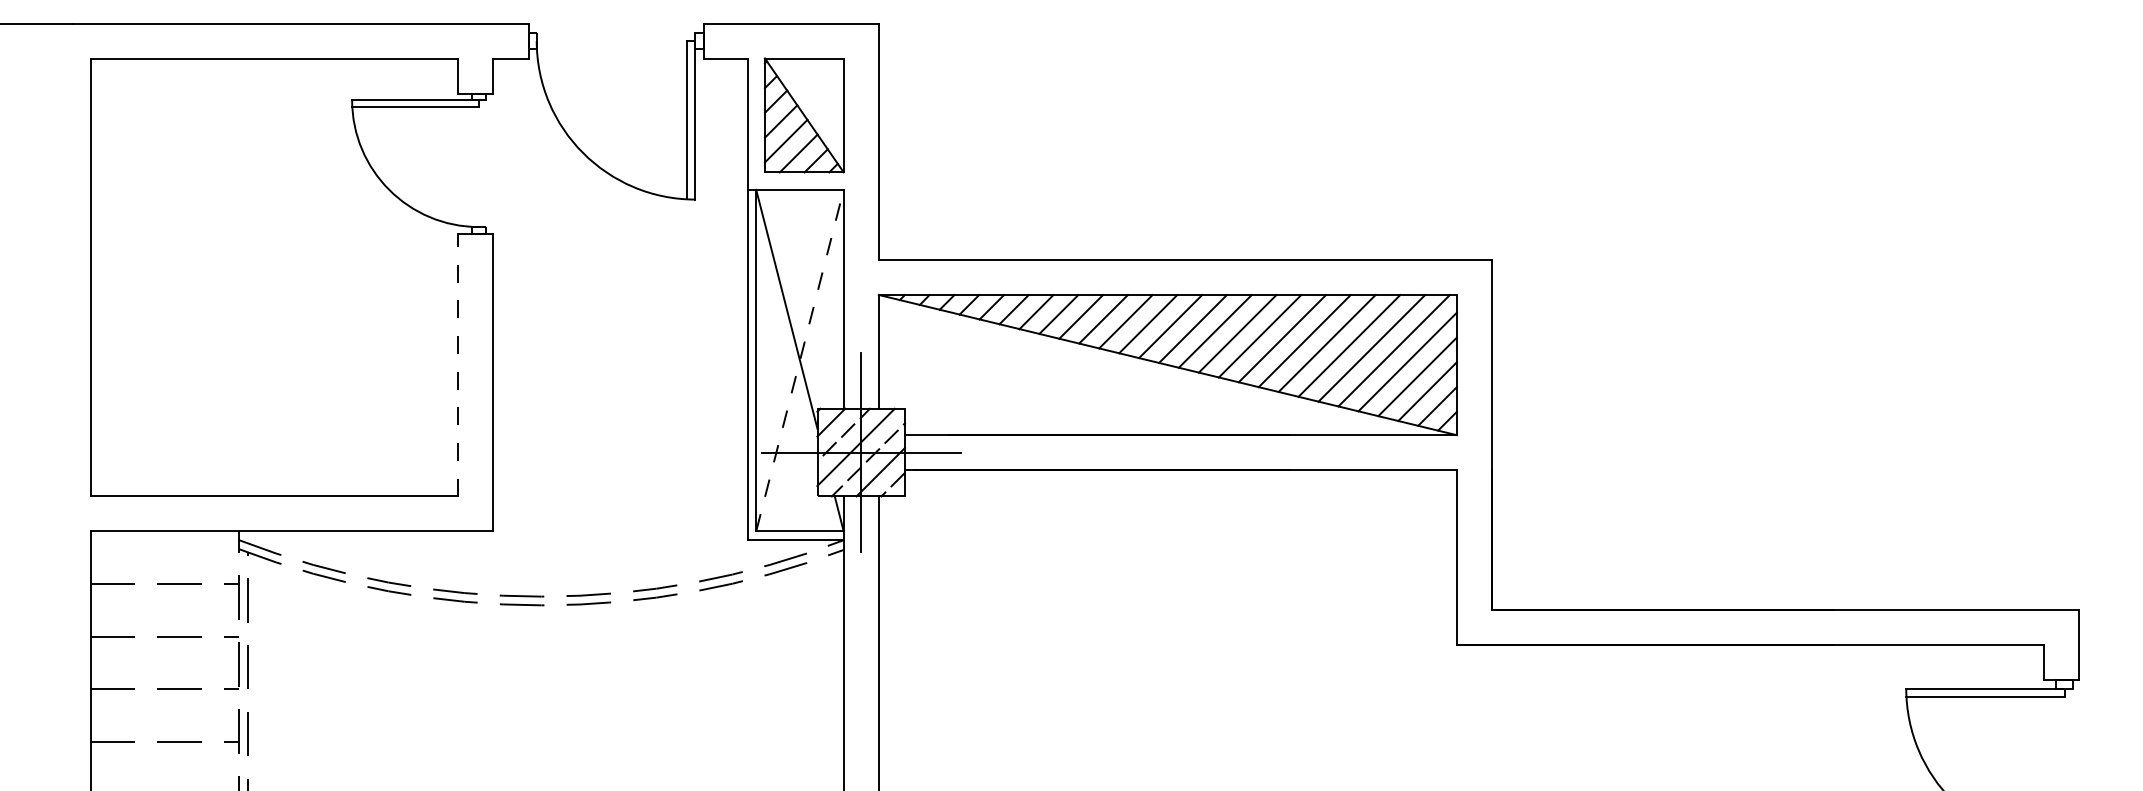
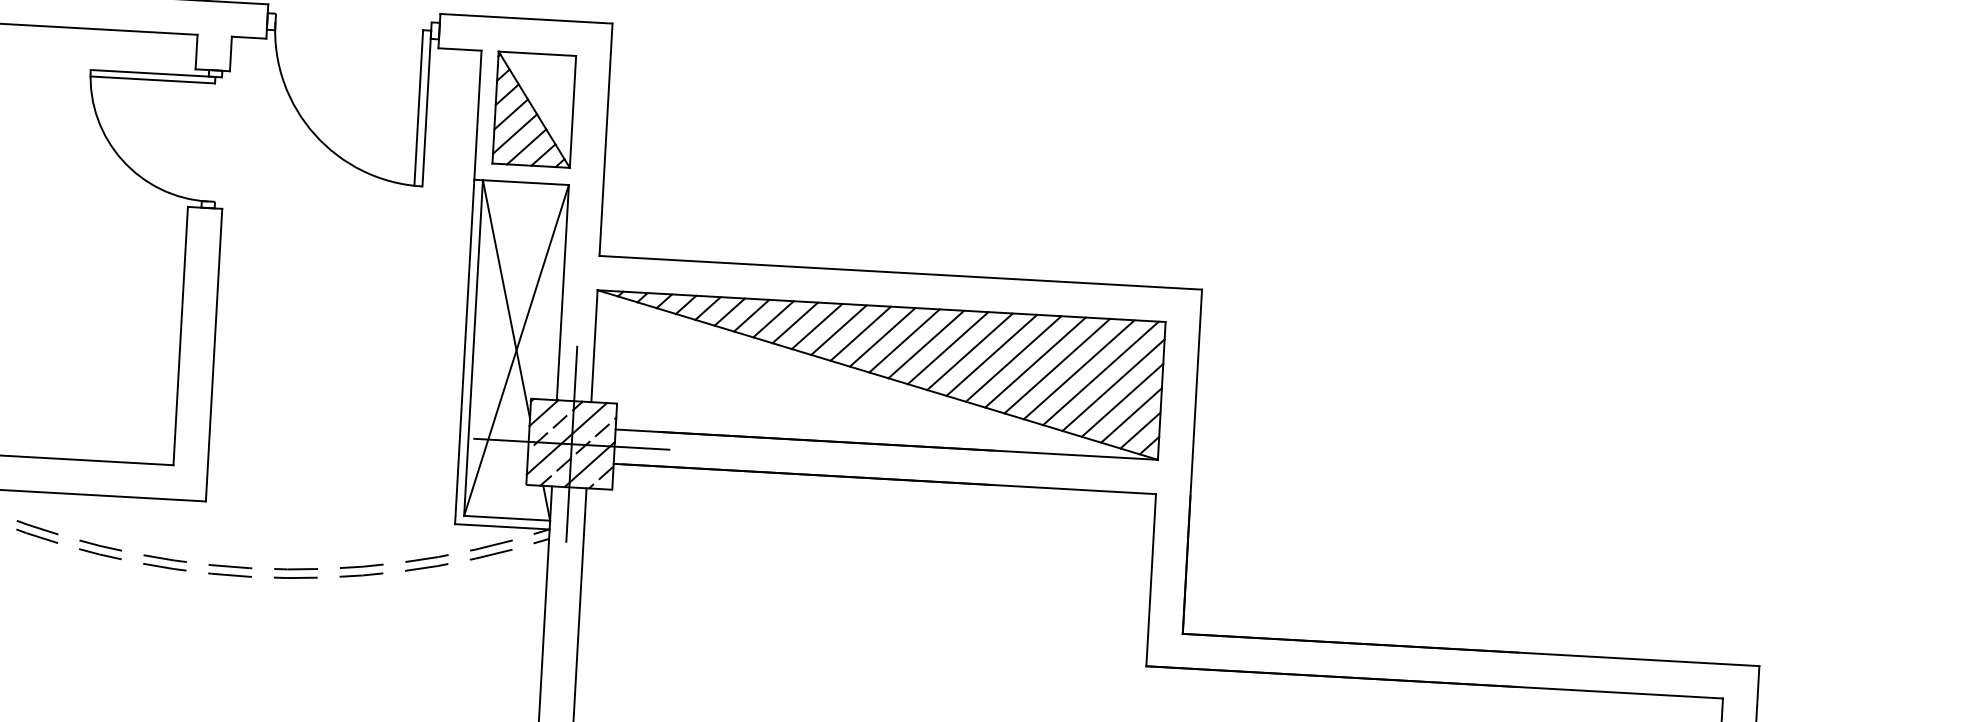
line: (800, 360) -> (517, 350), dashed -> solid
line: (458, 364) -> (180, 335), dashed -> solid

